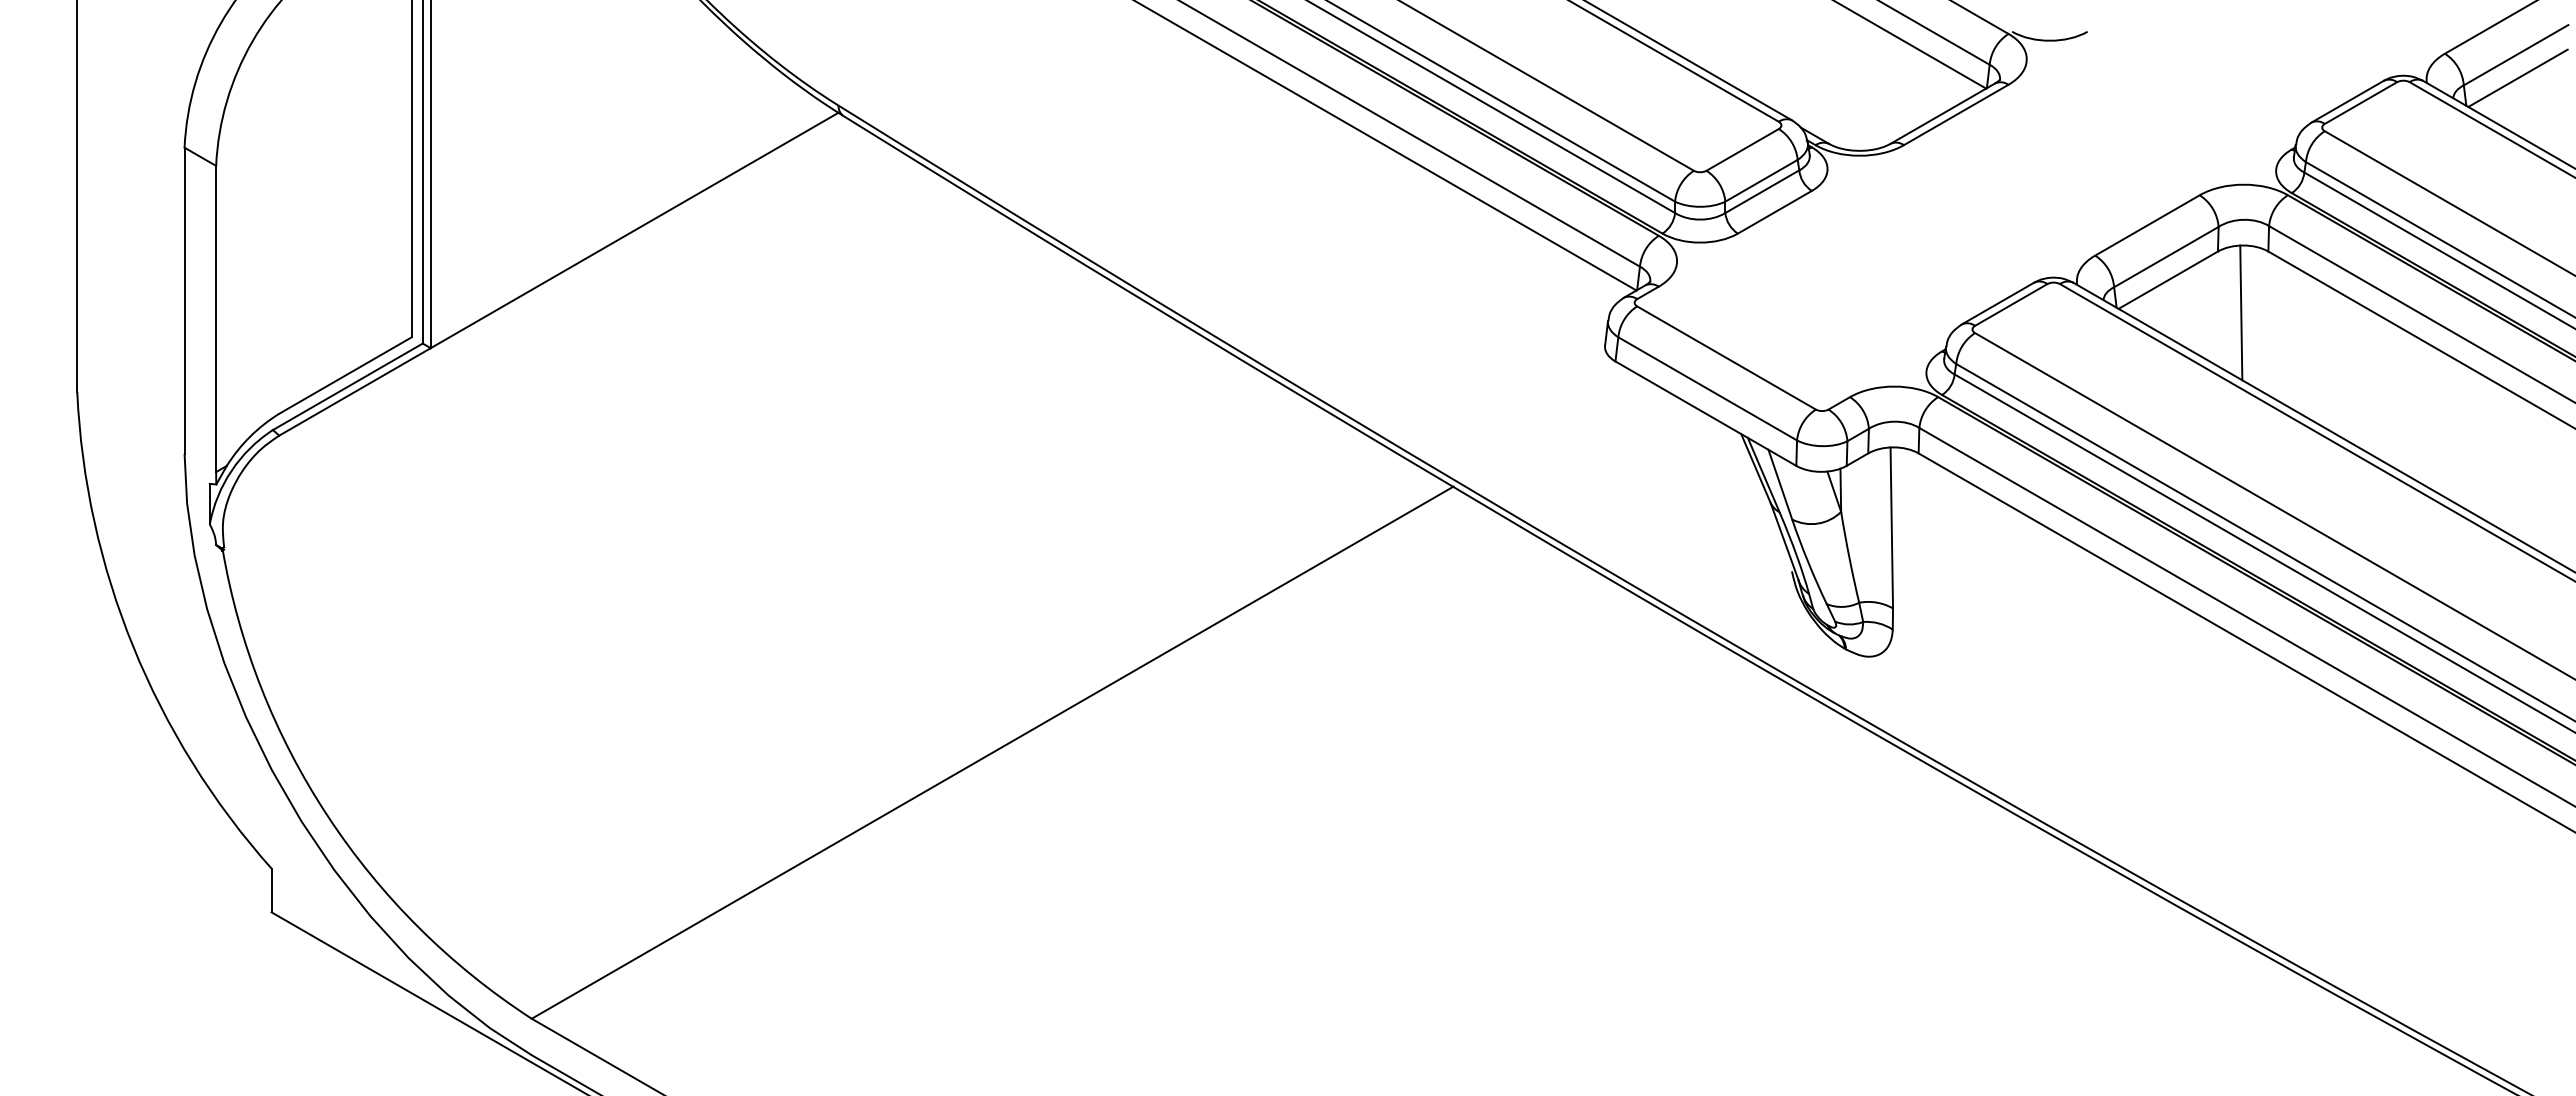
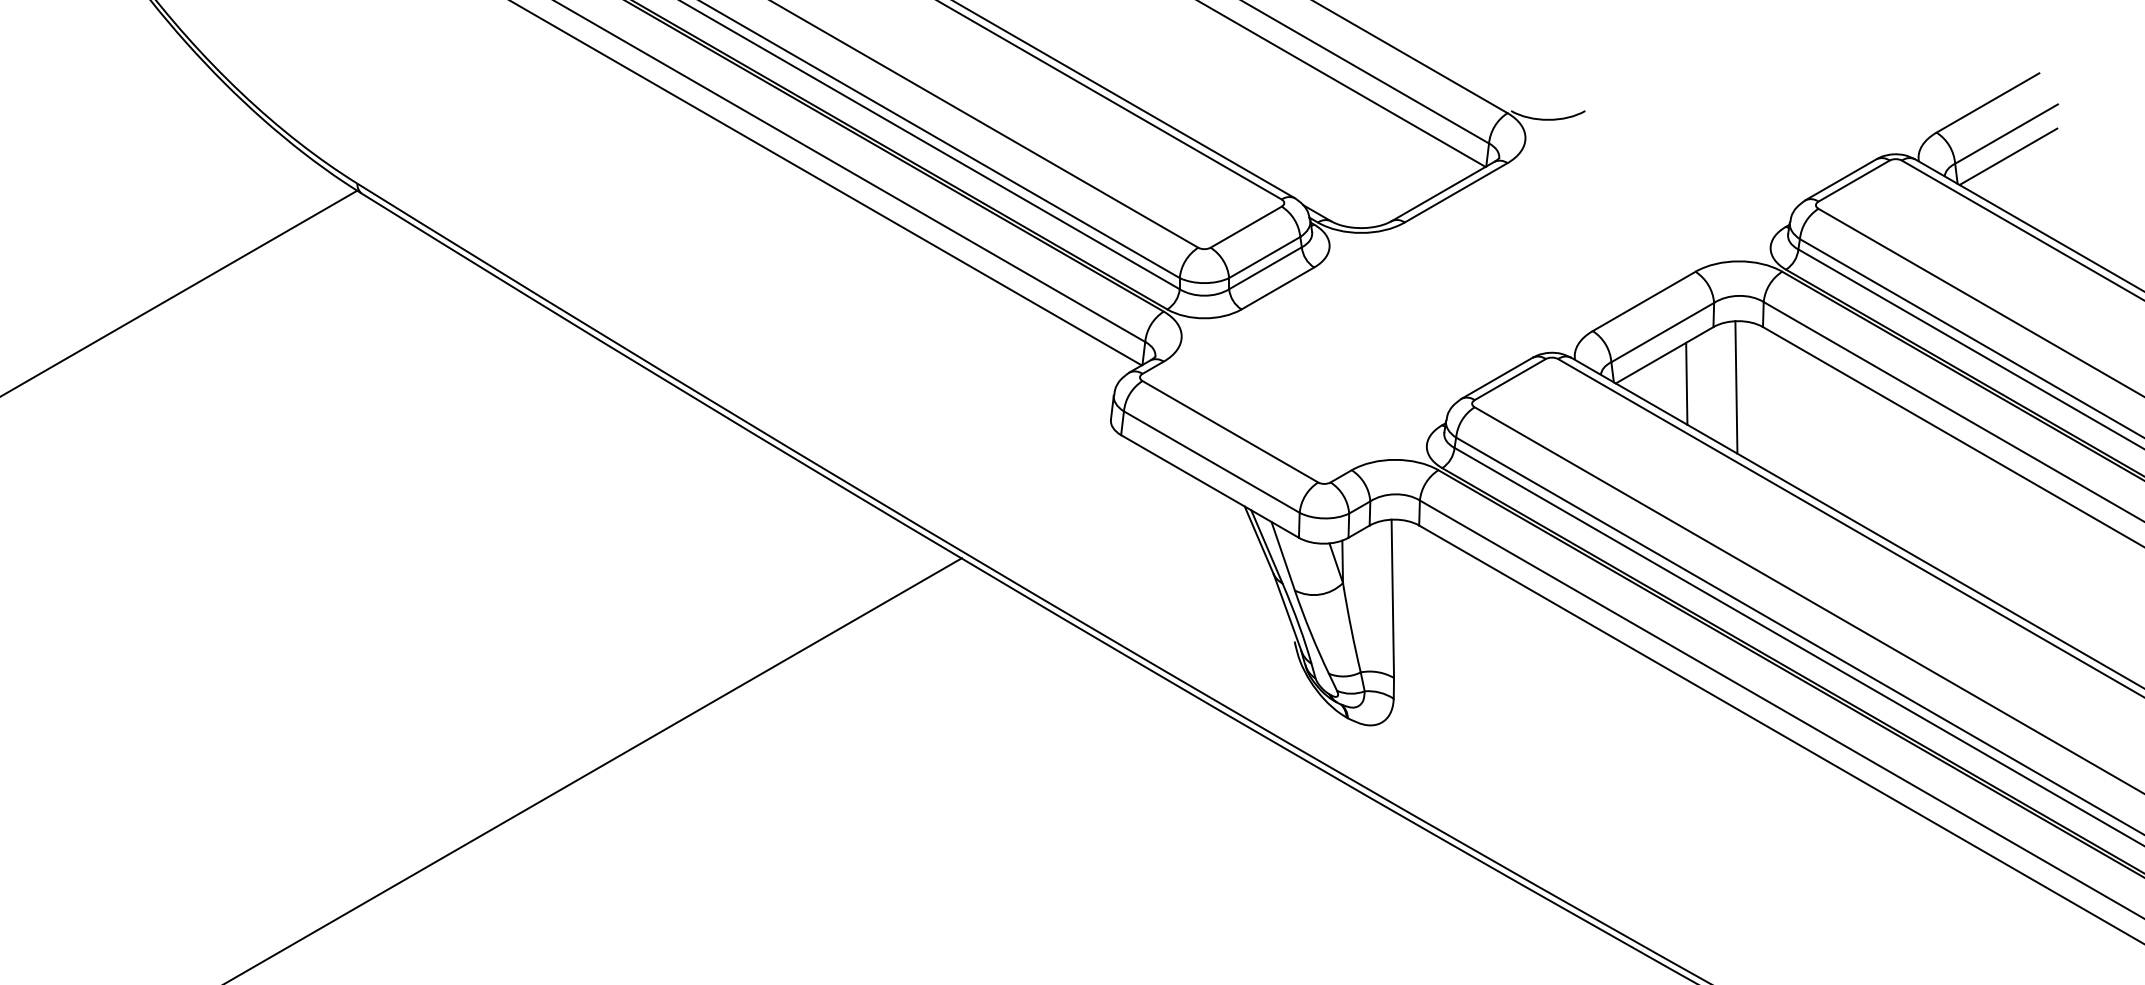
line: (2190, 308) -> (1686, 383), added

